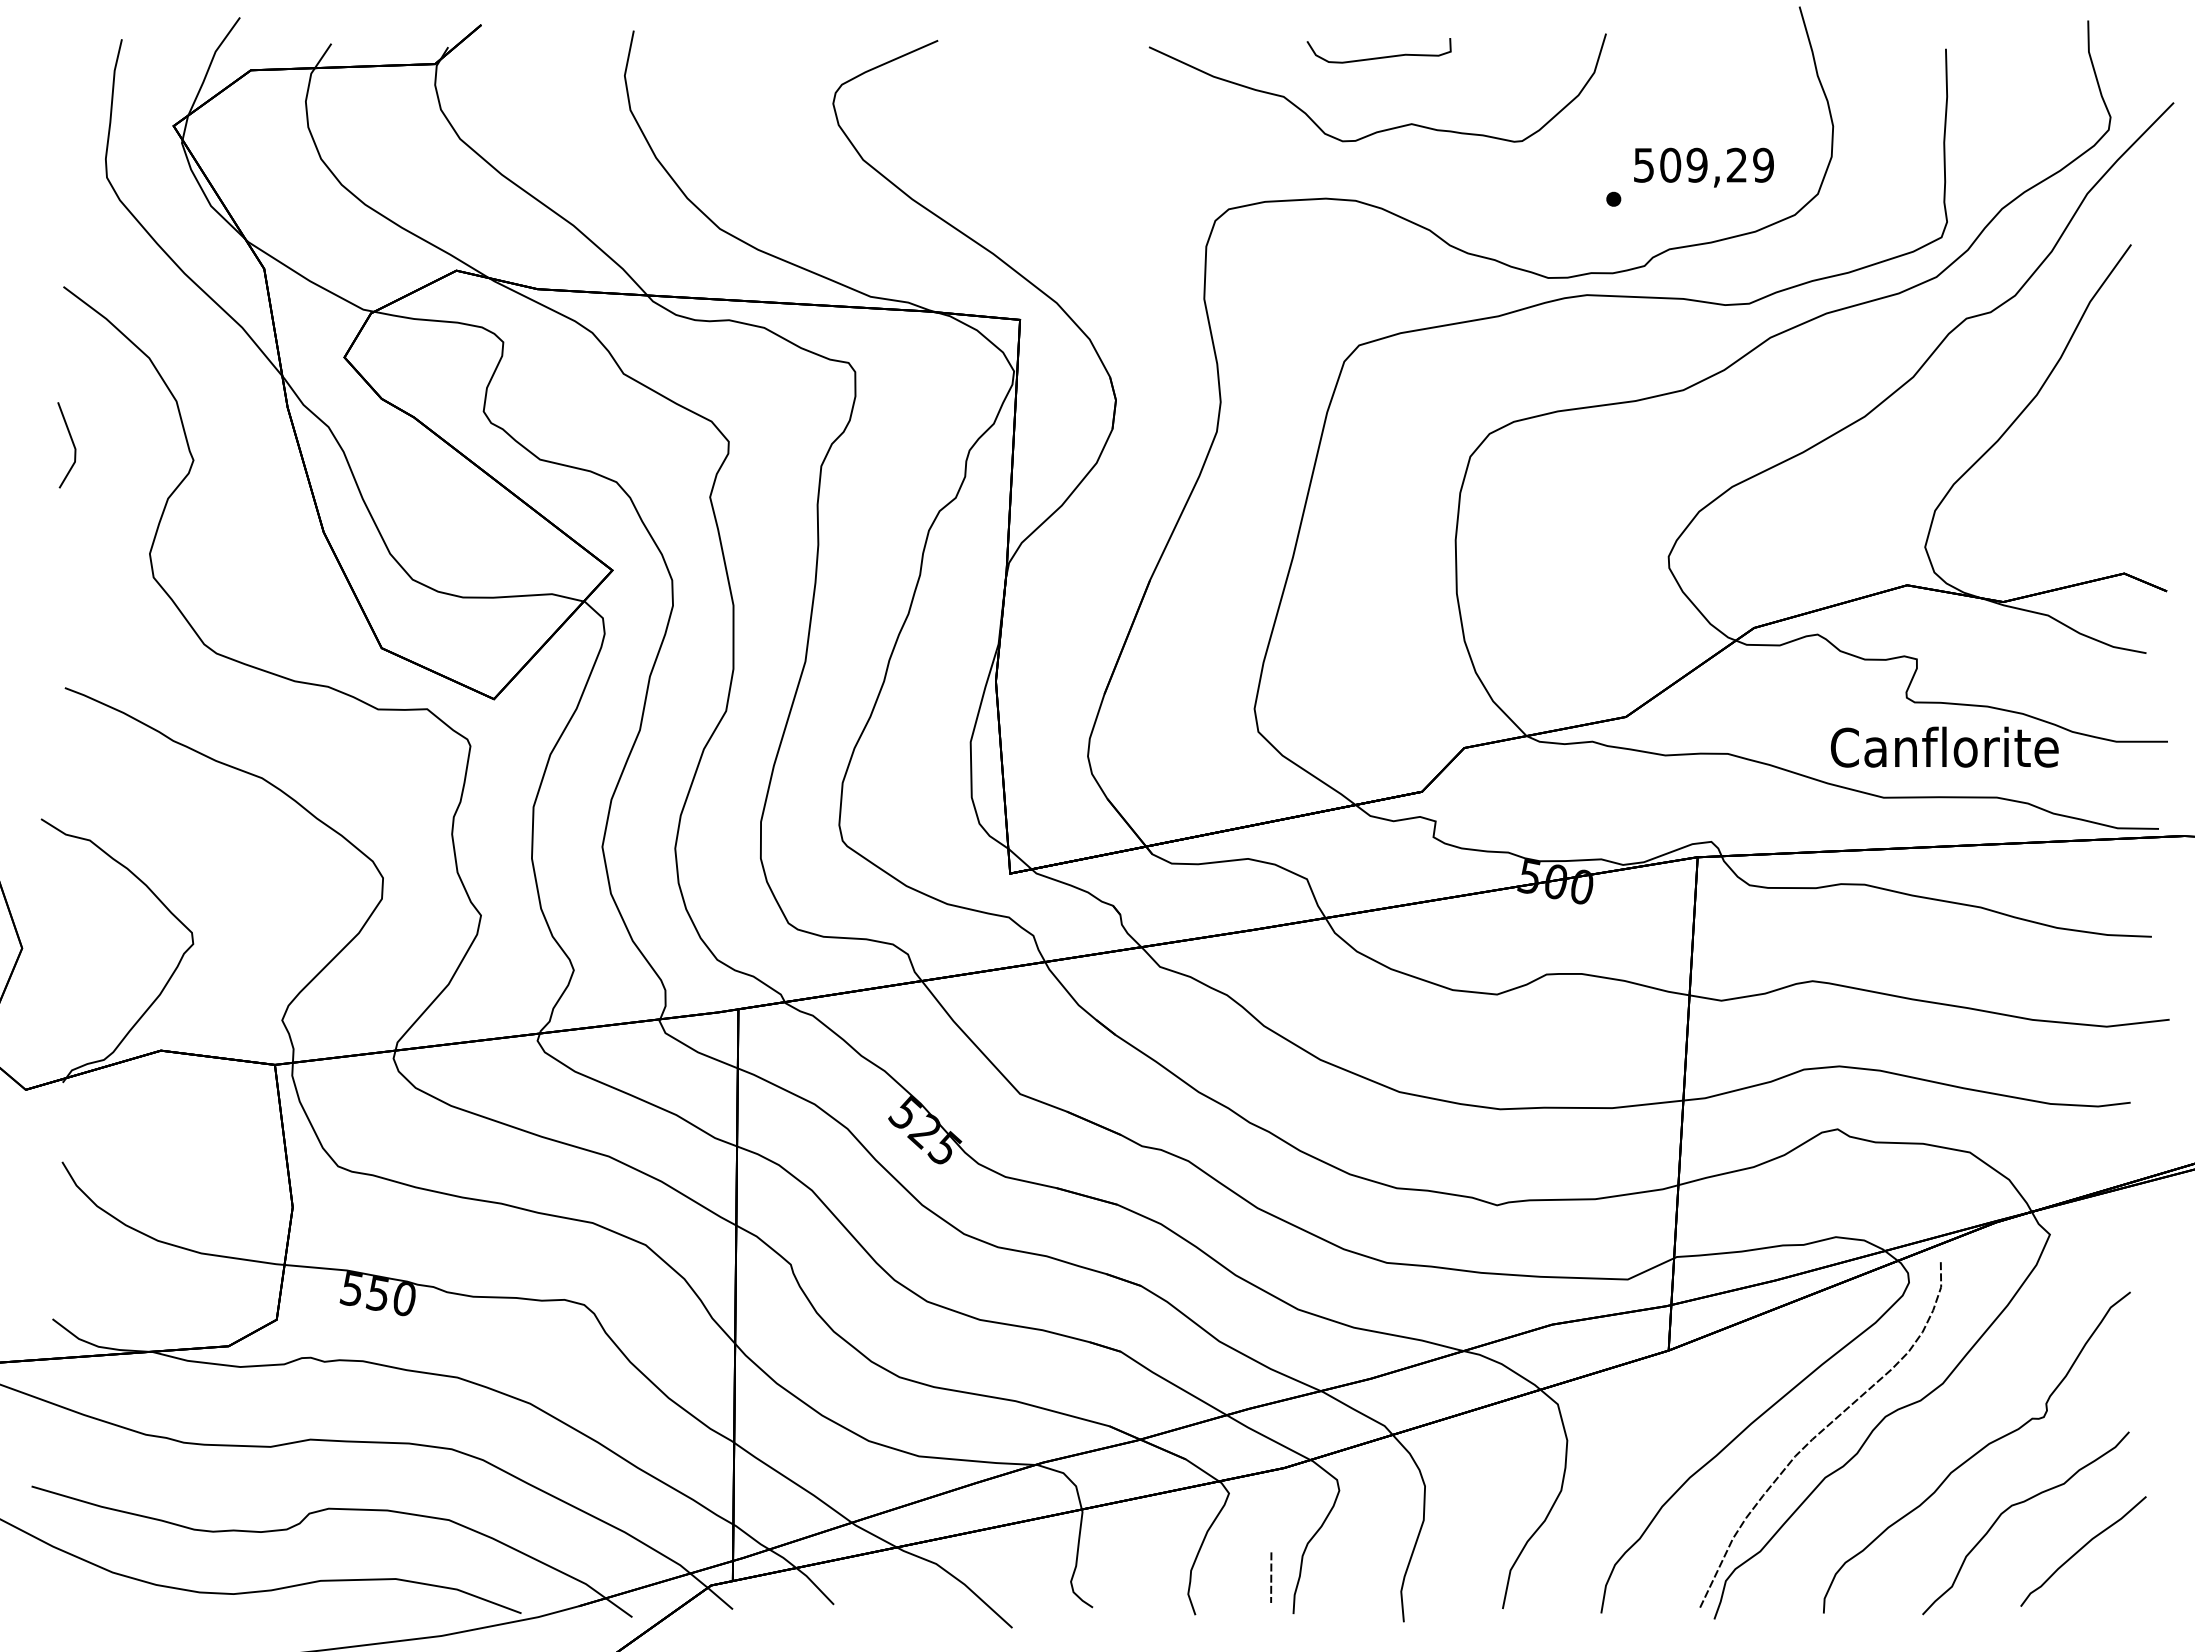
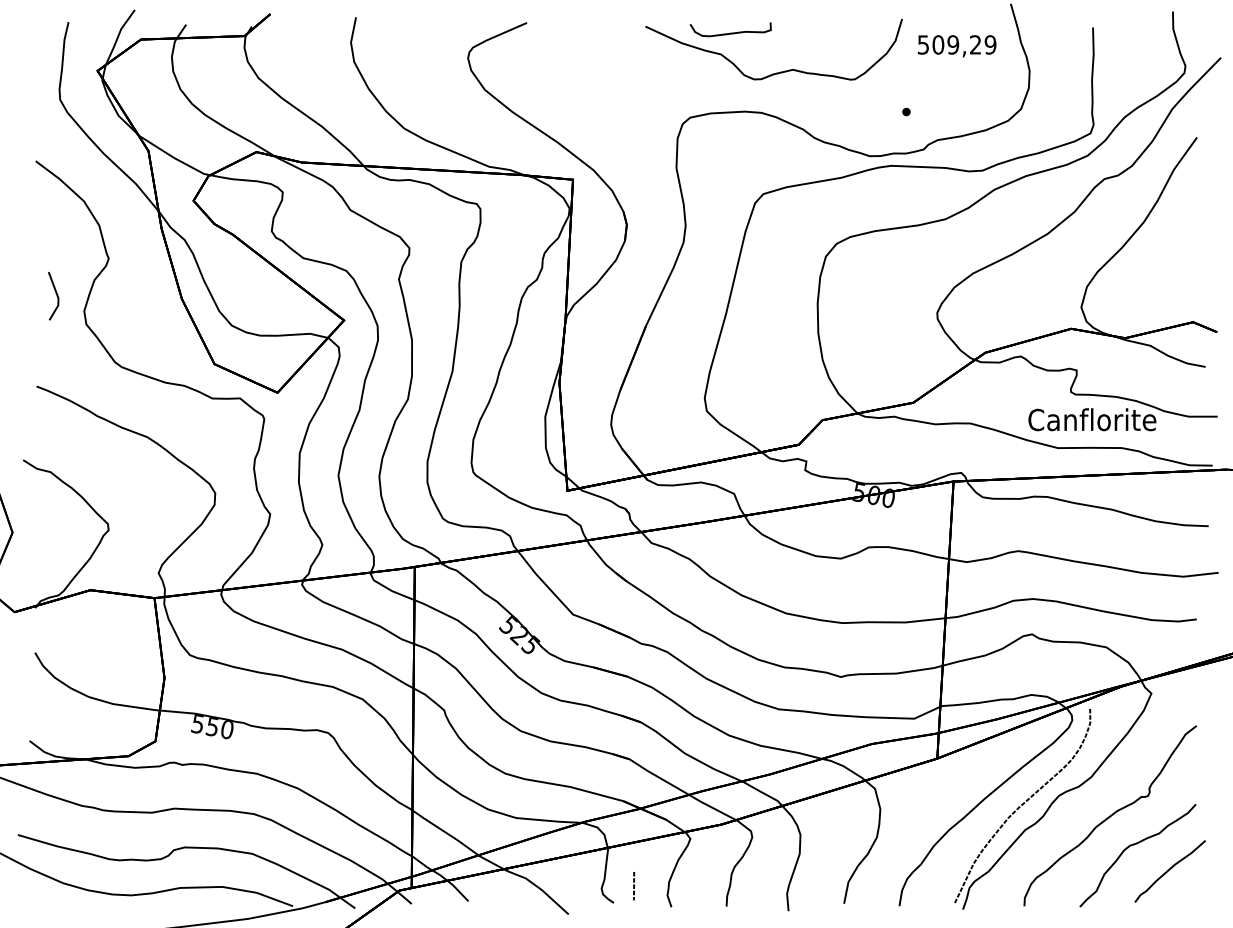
curve: (1378, 55) -> (730, 32), moved
text: (1702, 168) -> (956, 46), moved
line: (70, 440) -> (55, 293), moved
line: (1271, 1578) -> (634, 886), moved

